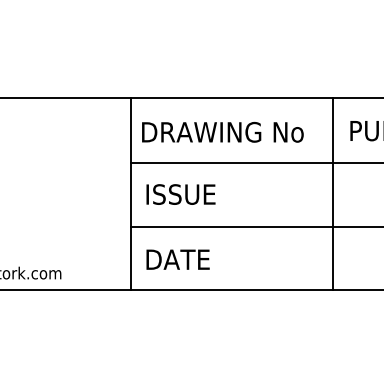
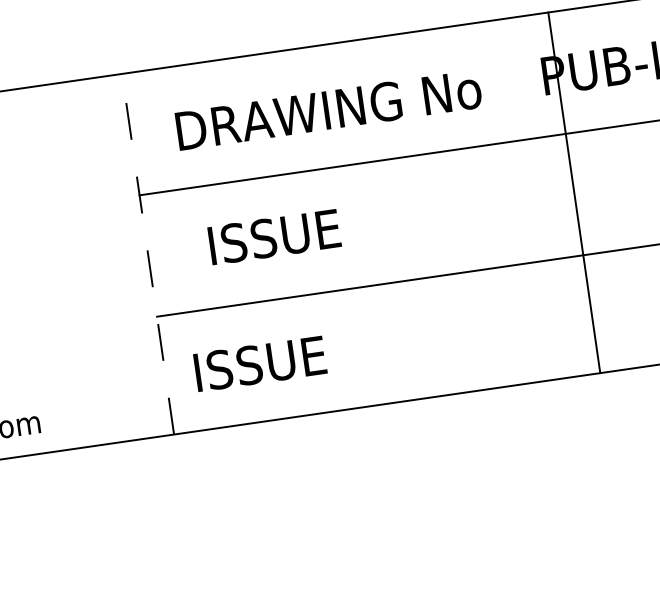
text: (222, 131) -> (327, 108), moved
line: (130, 193) -> (147, 253), solid -> dashed
line: (332, 193) -> (573, 192), moved
text: (180, 194) -> (273, 237), moved
text: (182, 259) -> (263, 363), DATE -> ISSUE

